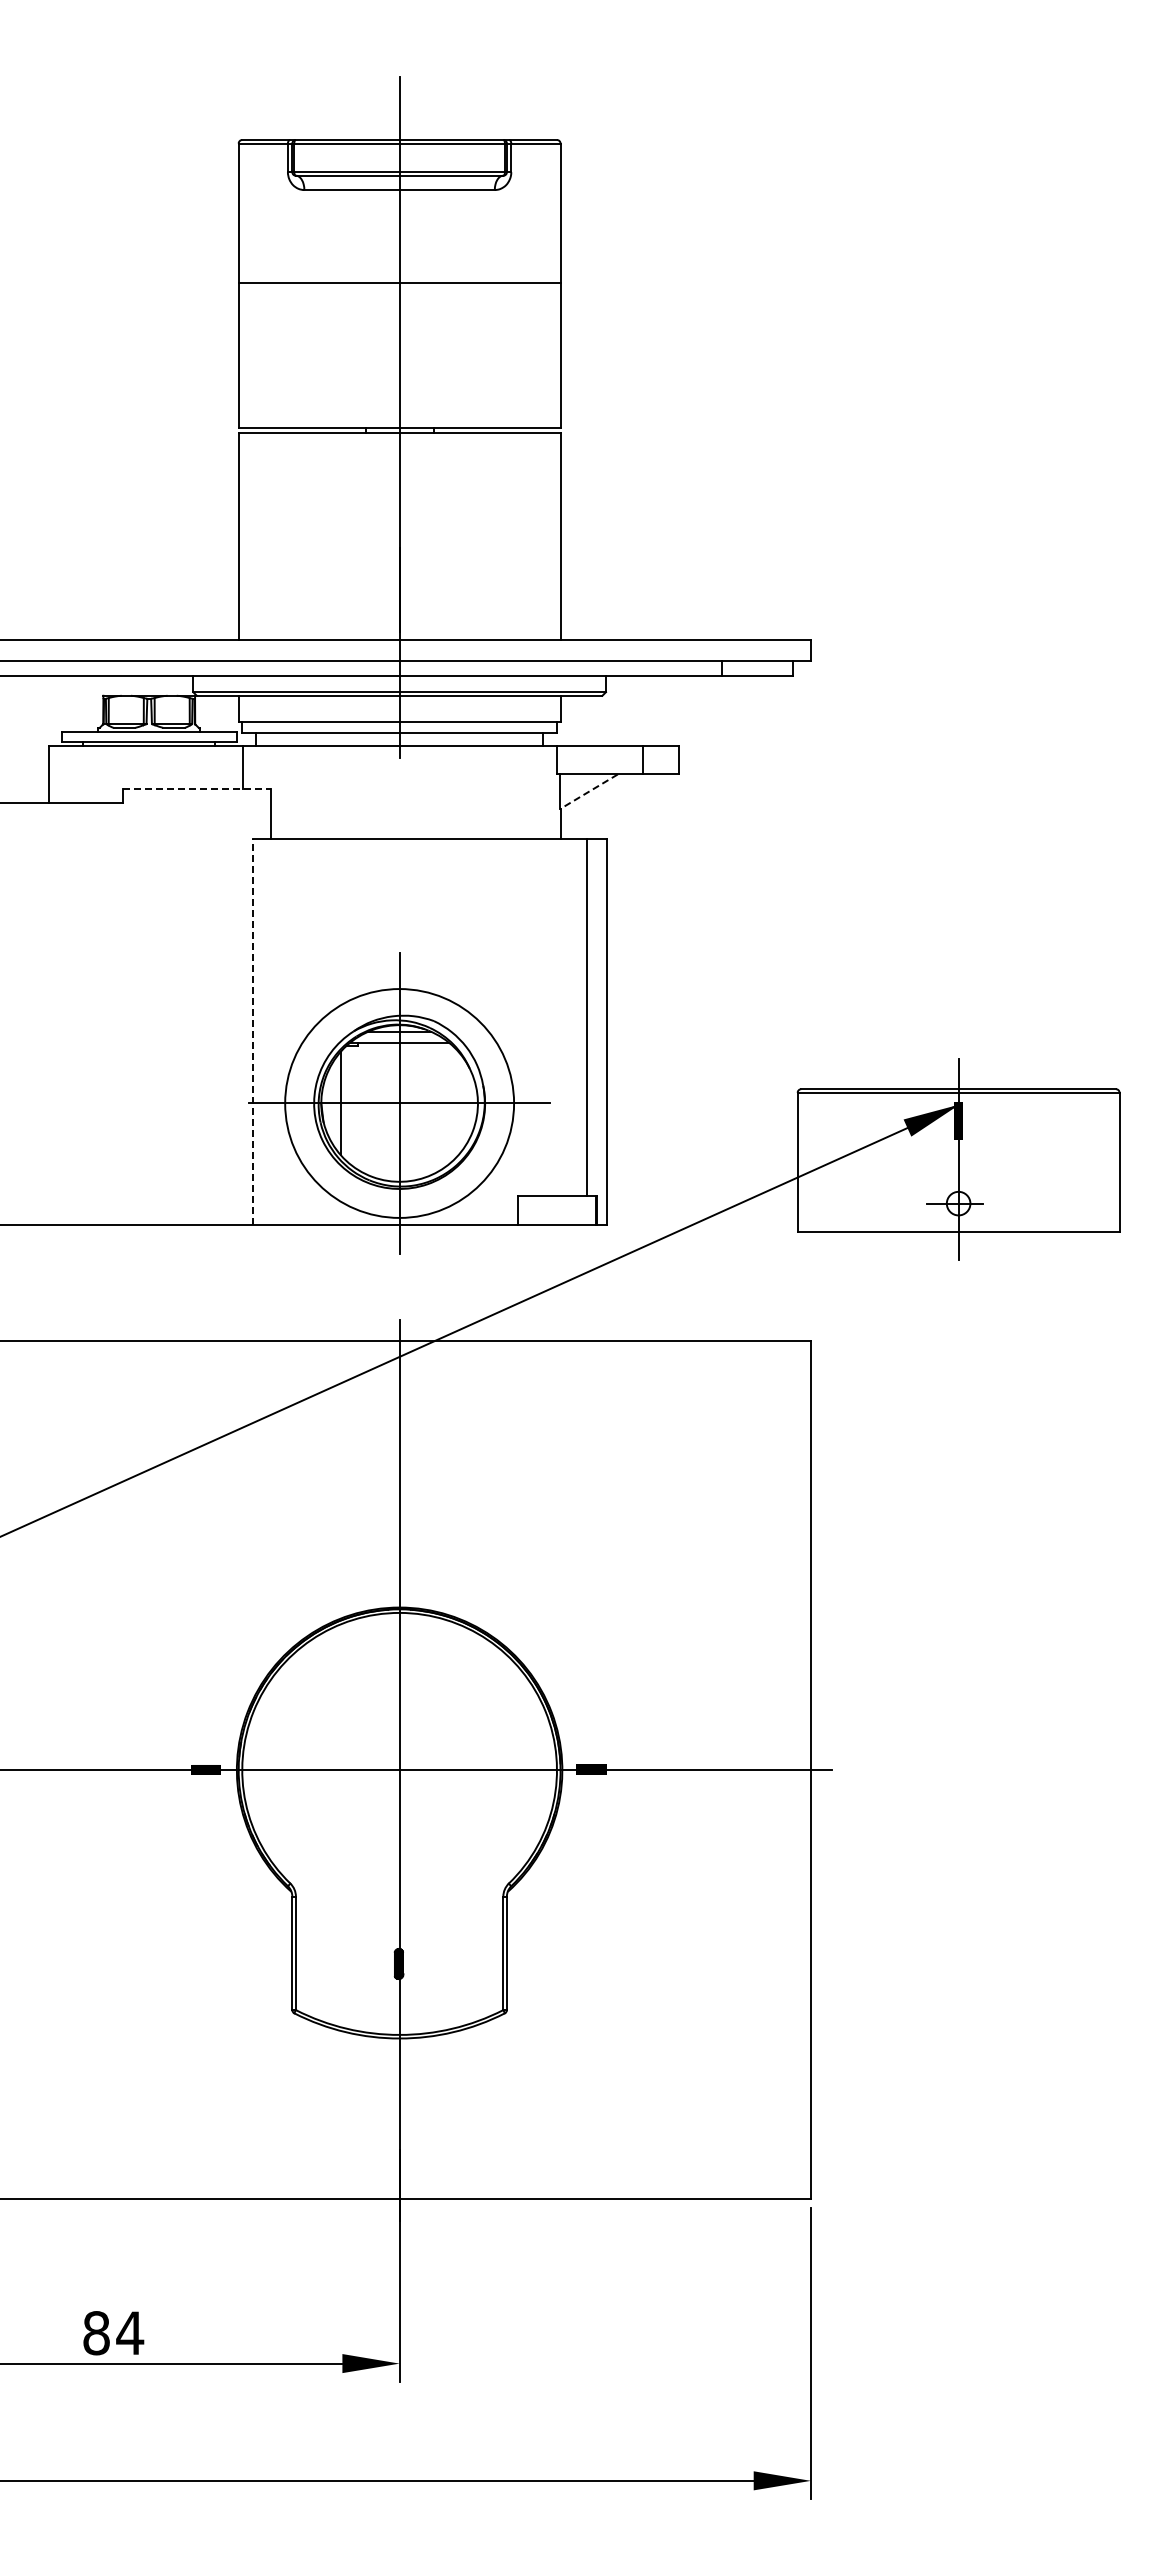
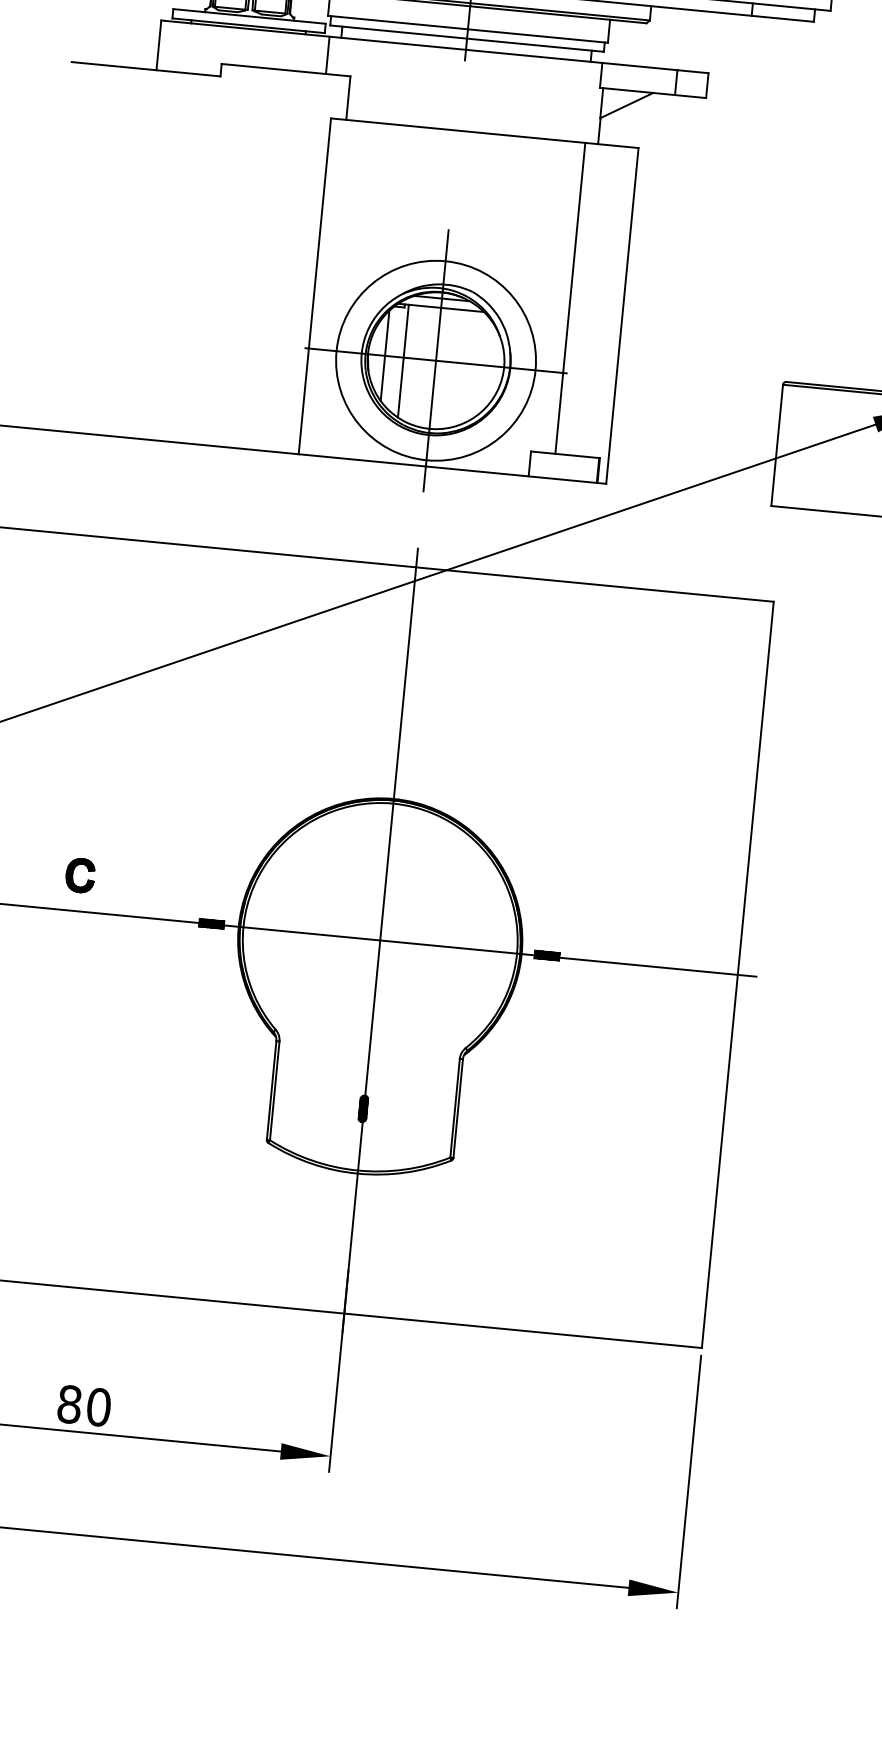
line: (197, 788) -> (286, 69), dashed -> solid
line: (589, 791) -> (627, 105), dashed -> solid
line: (586, 1017) -> (570, 298), moved
line: (253, 1031) -> (315, 285), dashed -> solid
line: (362, 1107) -> (403, 361), added
part: (42, 1729) -> (73, 875), added
text: (130, 2333) -> (99, 1407), 84 -> 80

